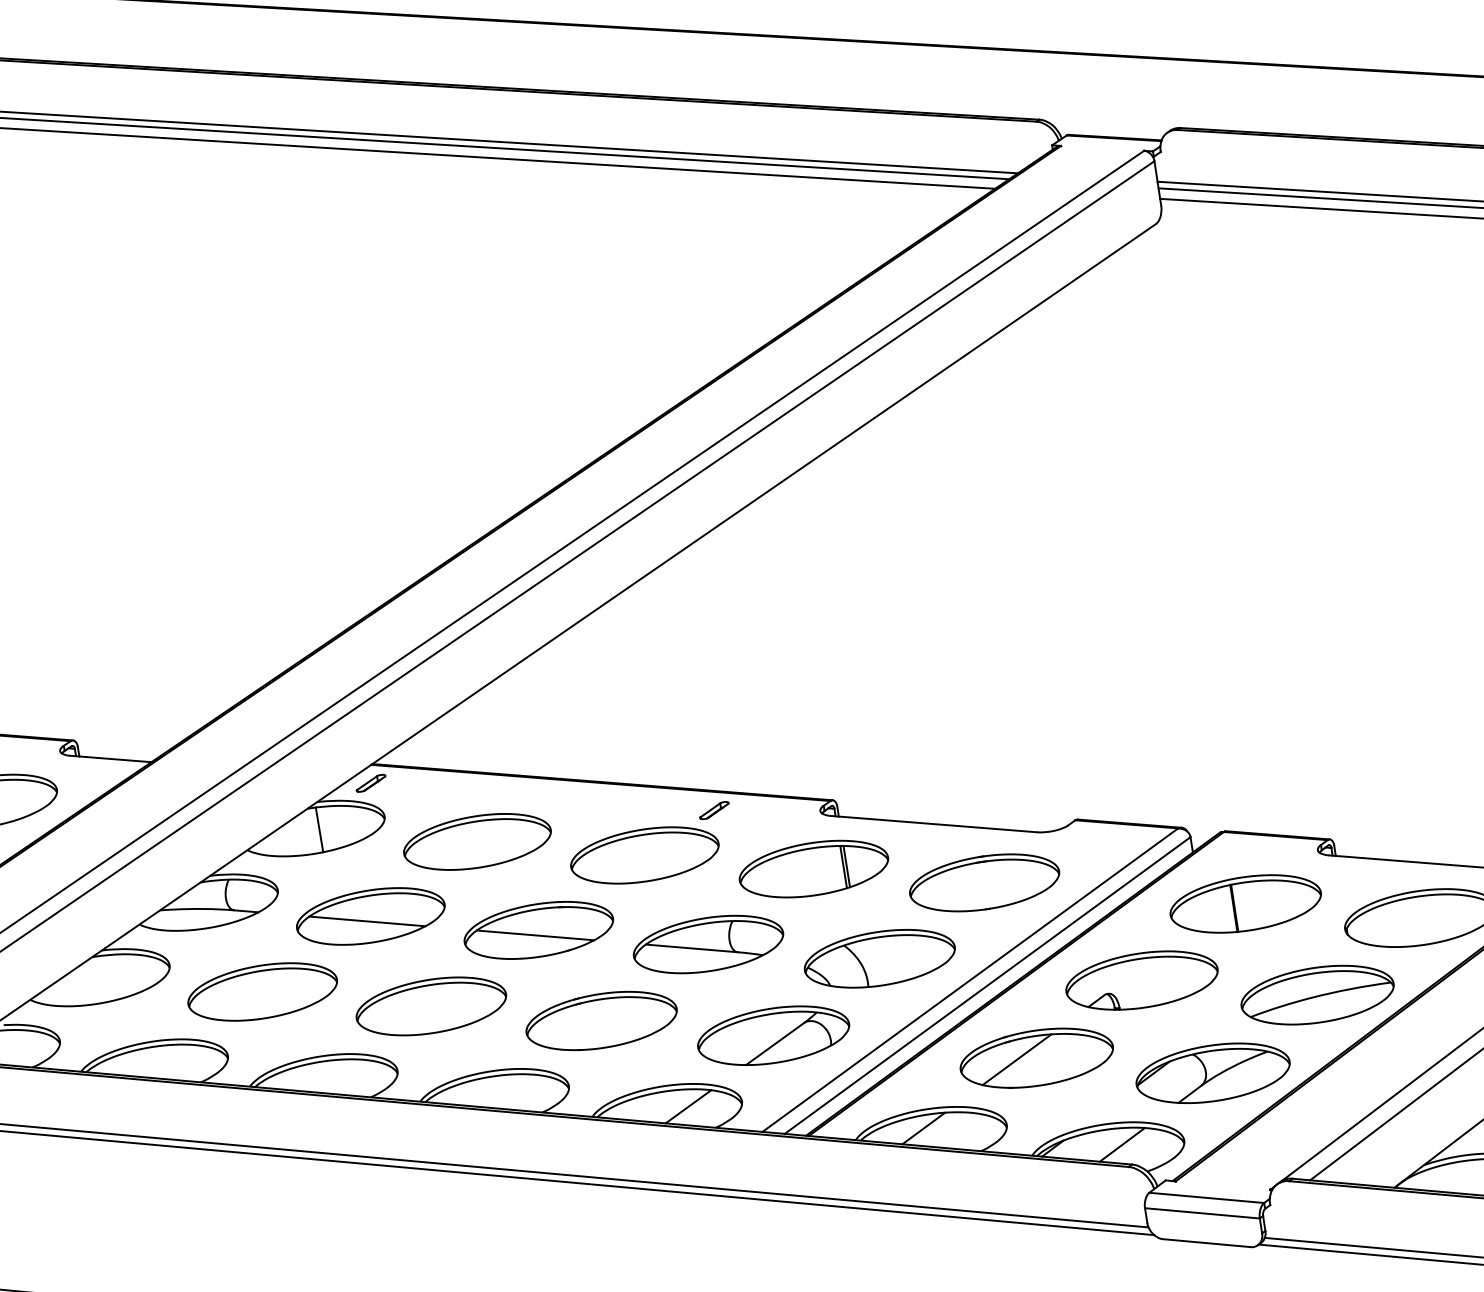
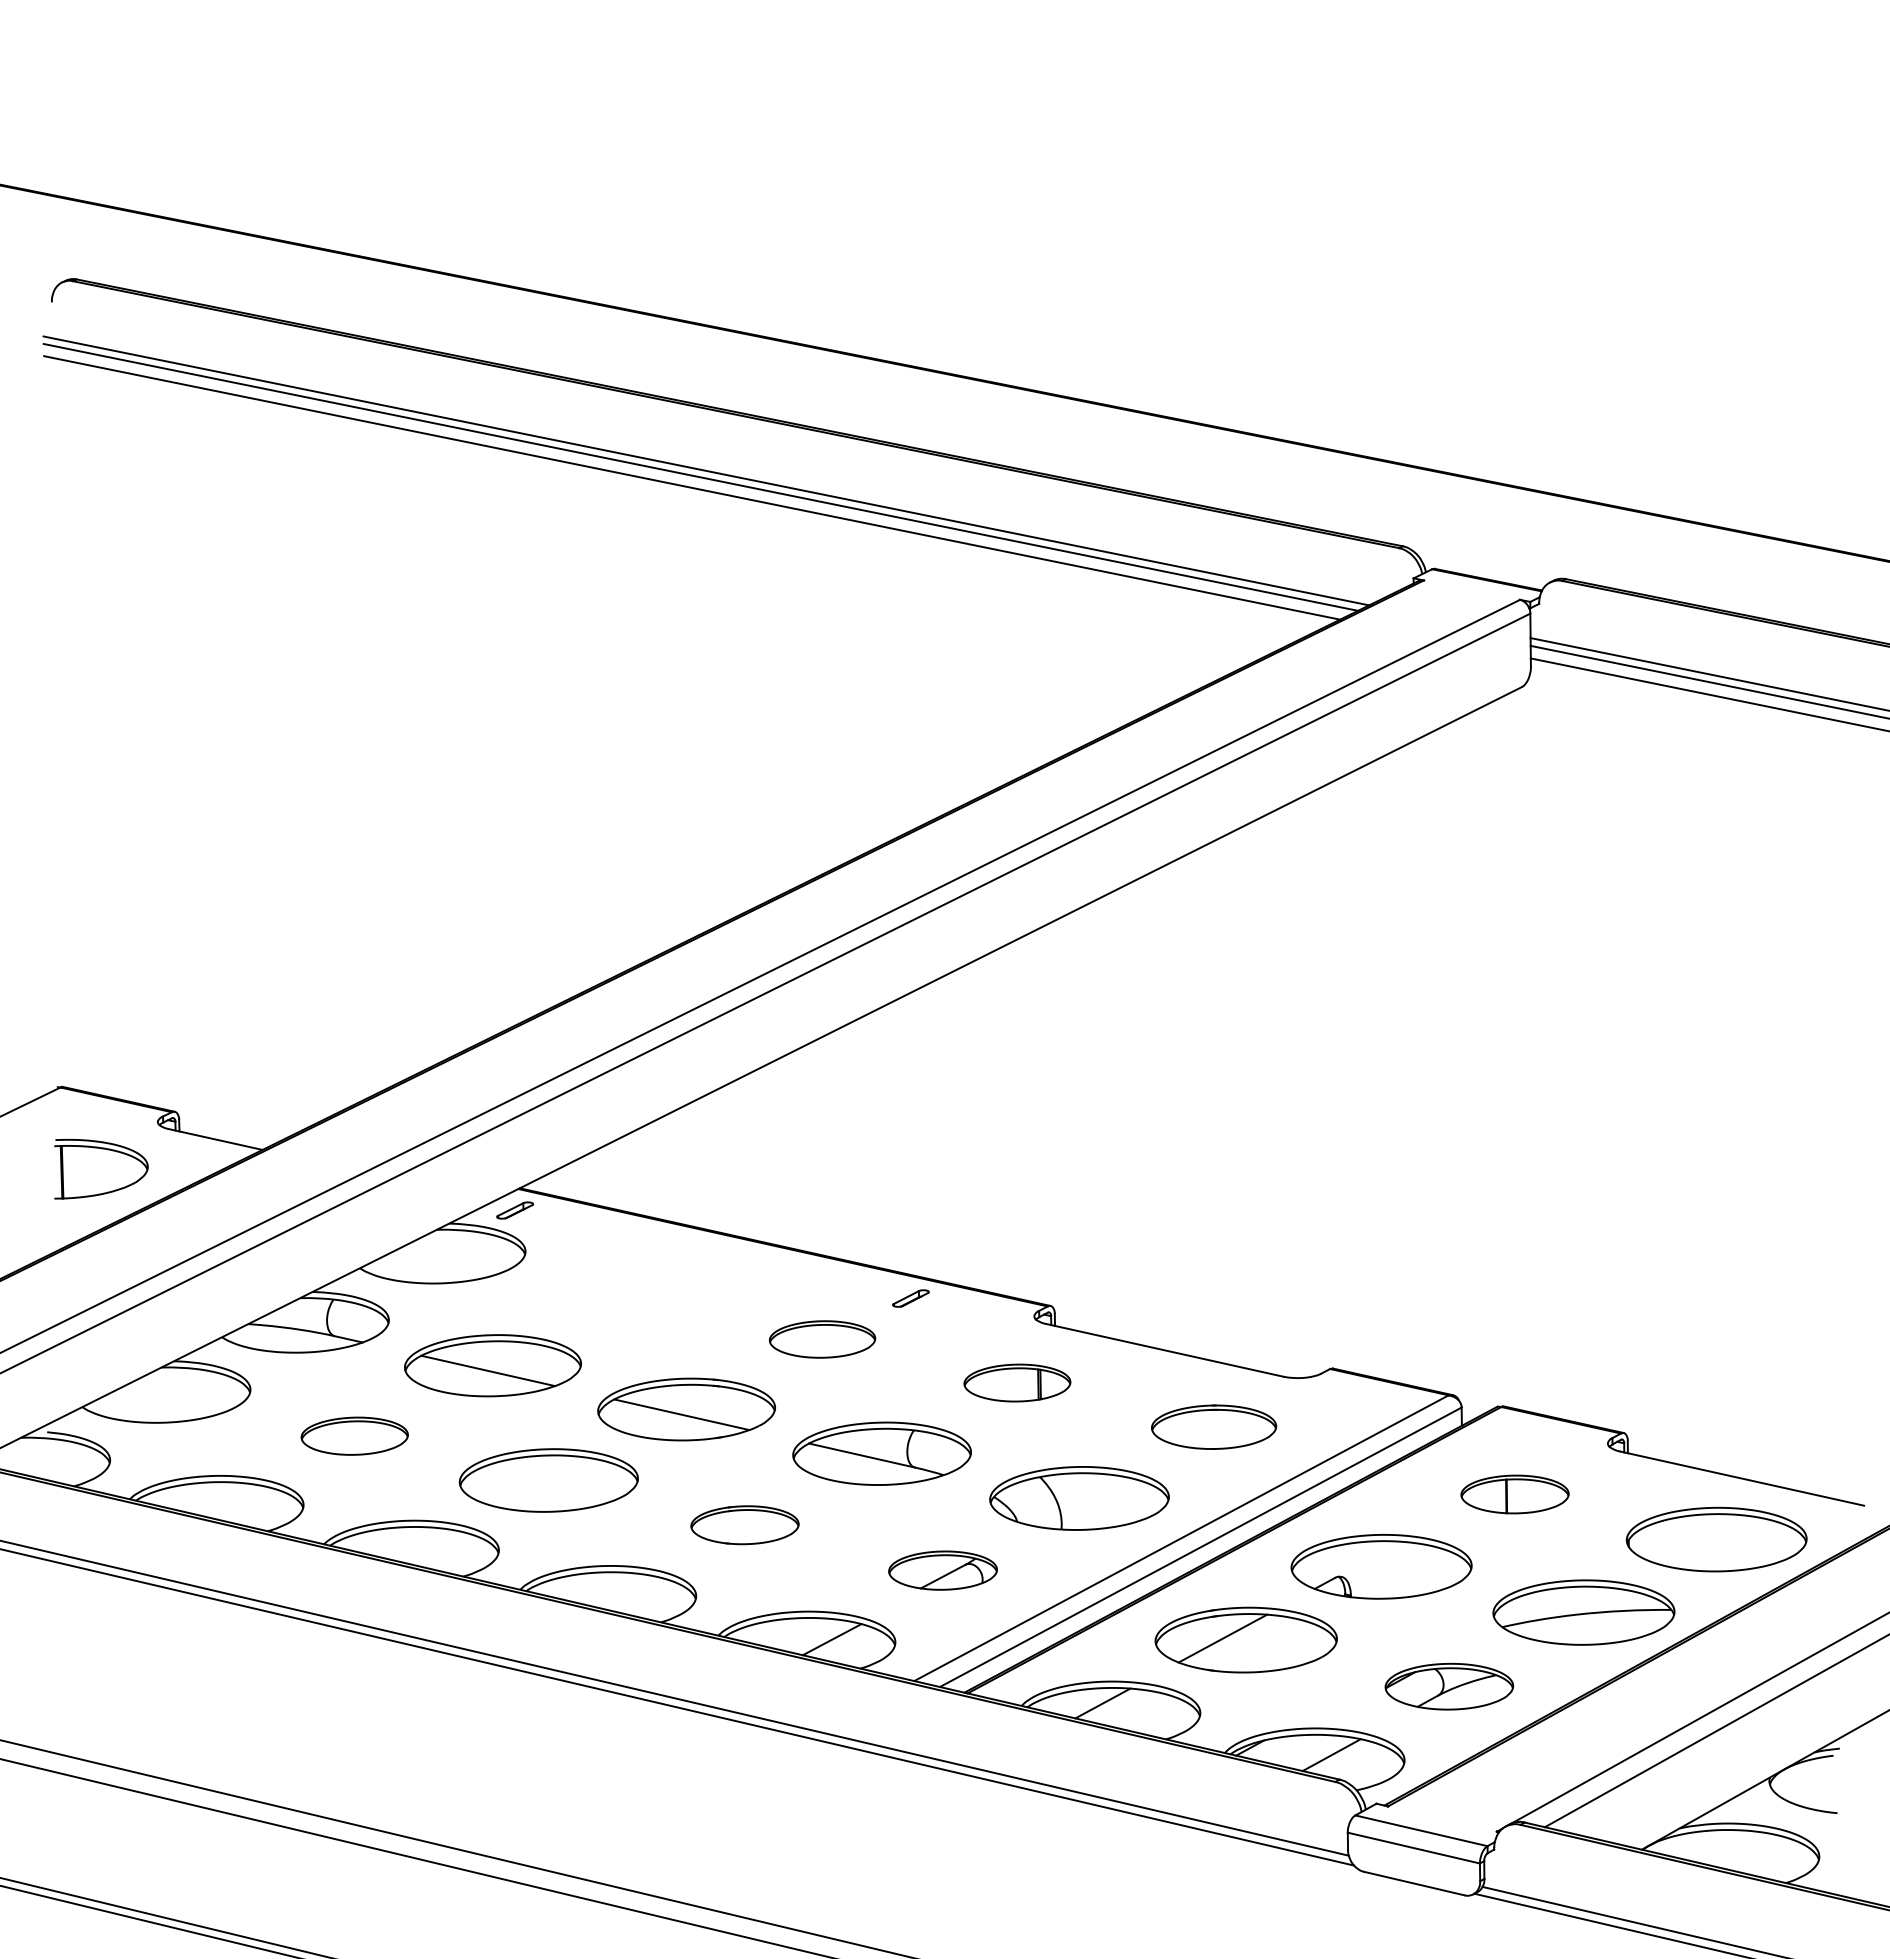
line: (319, 829) -> (447, 1256), removed
part: (477, 842) -> (629, 1296), removed
part: (644, 855) -> (822, 1339), size x0.6
part: (813, 868) -> (1017, 1382), size x0.6
part: (984, 883) -> (1213, 1427), size x0.7
part: (1245, 904) -> (1514, 1494), size x0.6
part: (262, 992) -> (354, 1436), size x0.6
part: (601, 1020) -> (744, 1524), size x0.6
part: (773, 1035) -> (942, 1570), size x0.6
part: (1213, 1073) -> (1449, 1686), size x0.7

